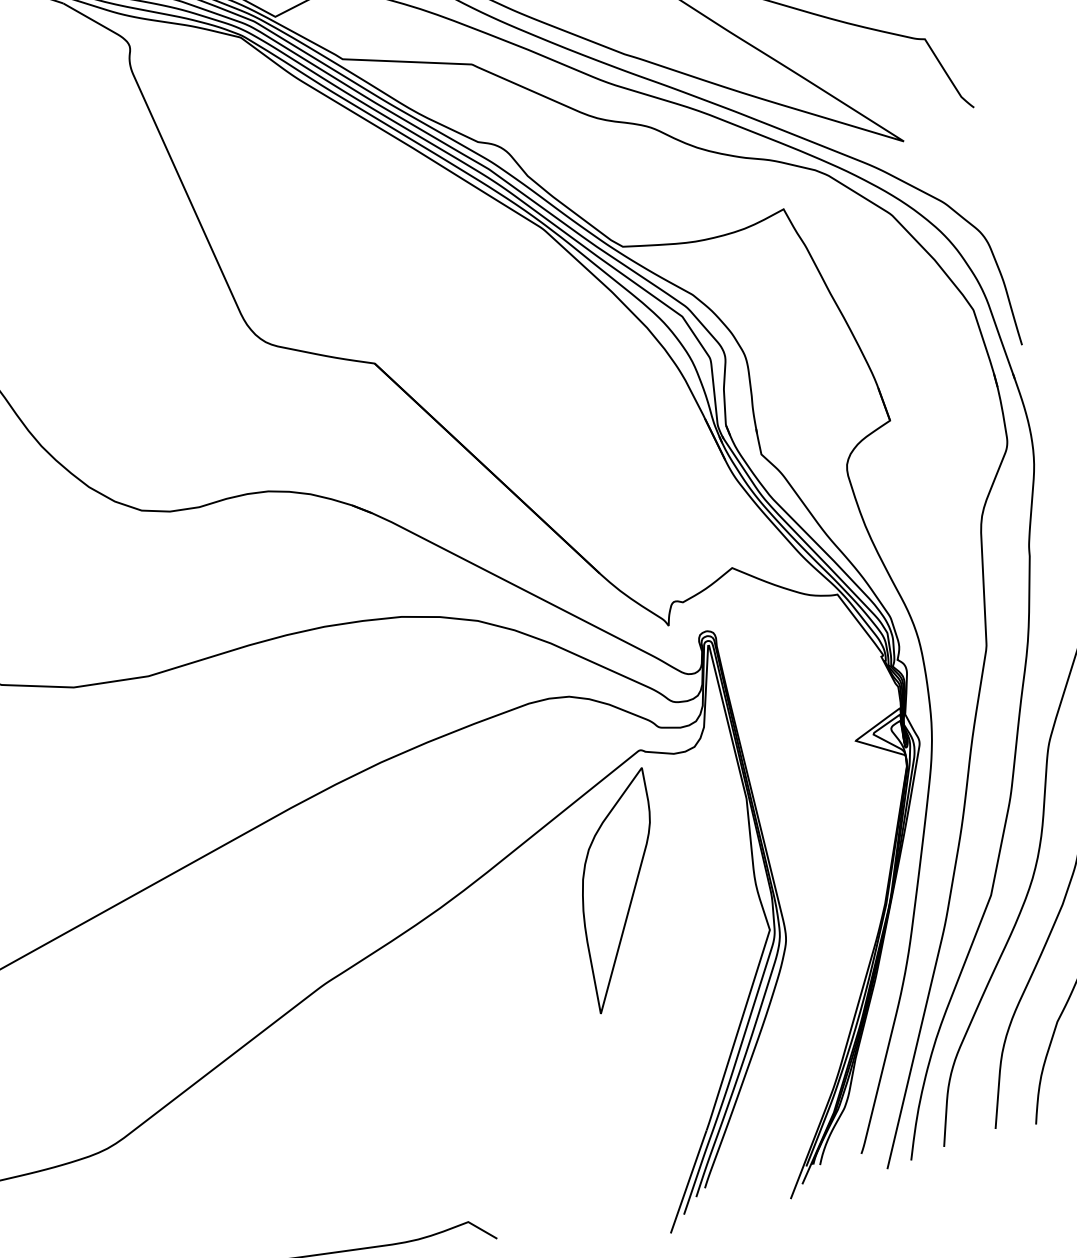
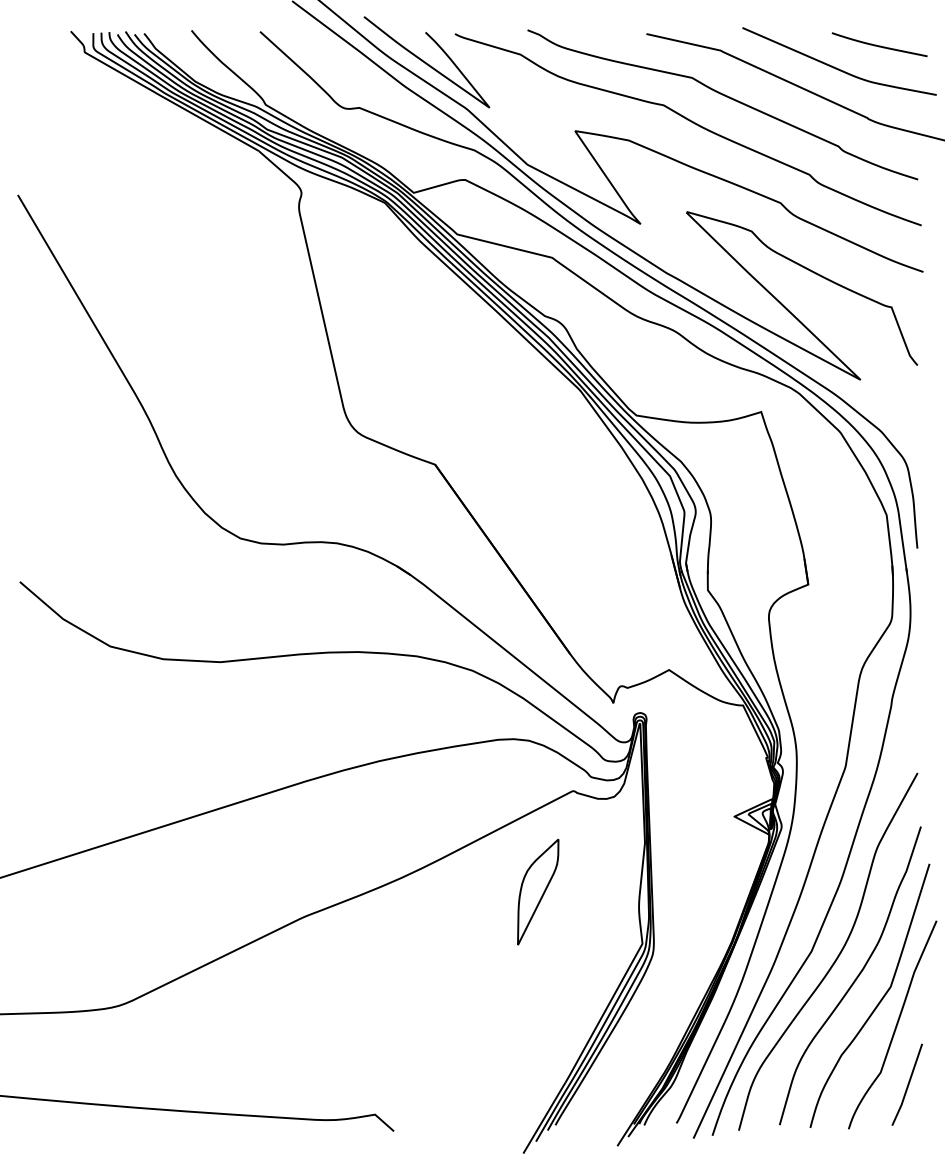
part: (619, 889) -> (537, 891), size x0.6

